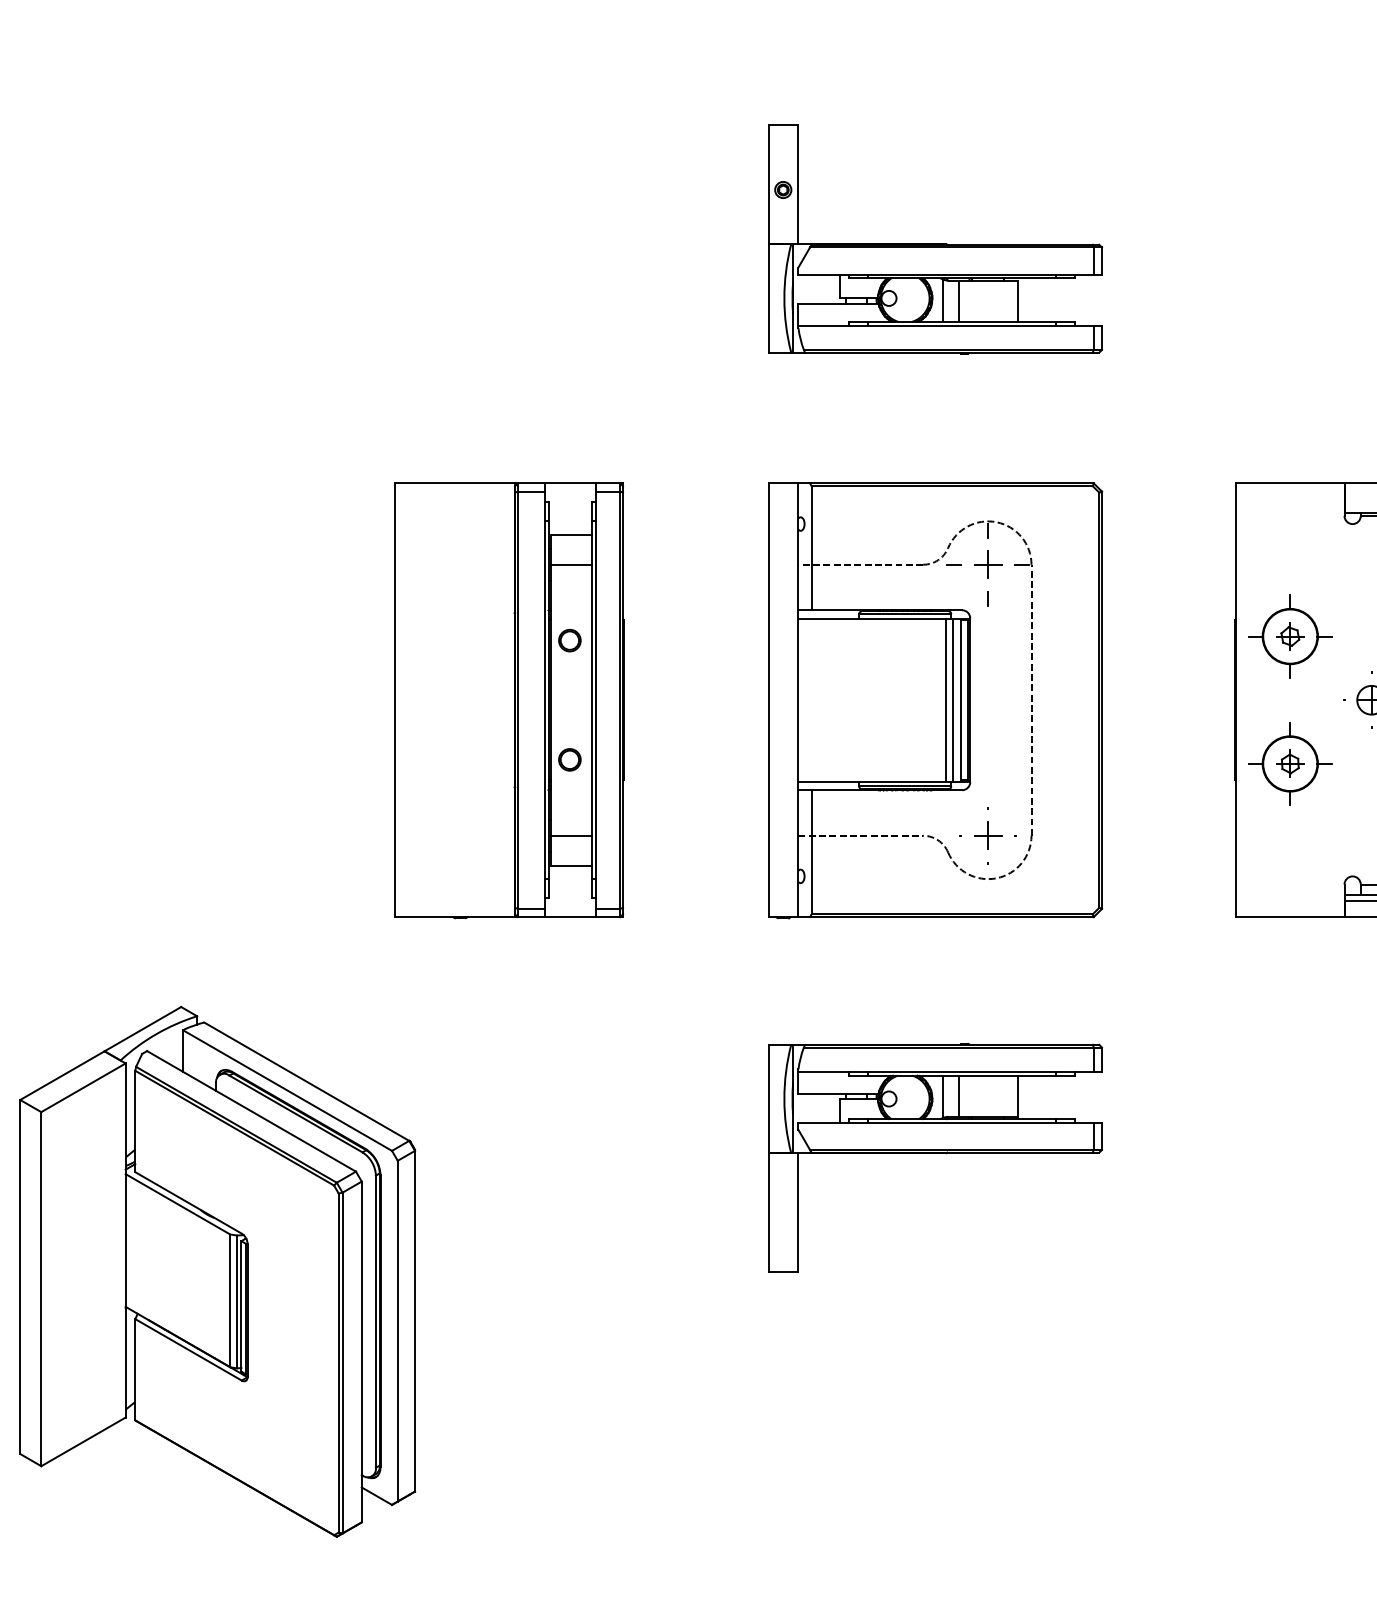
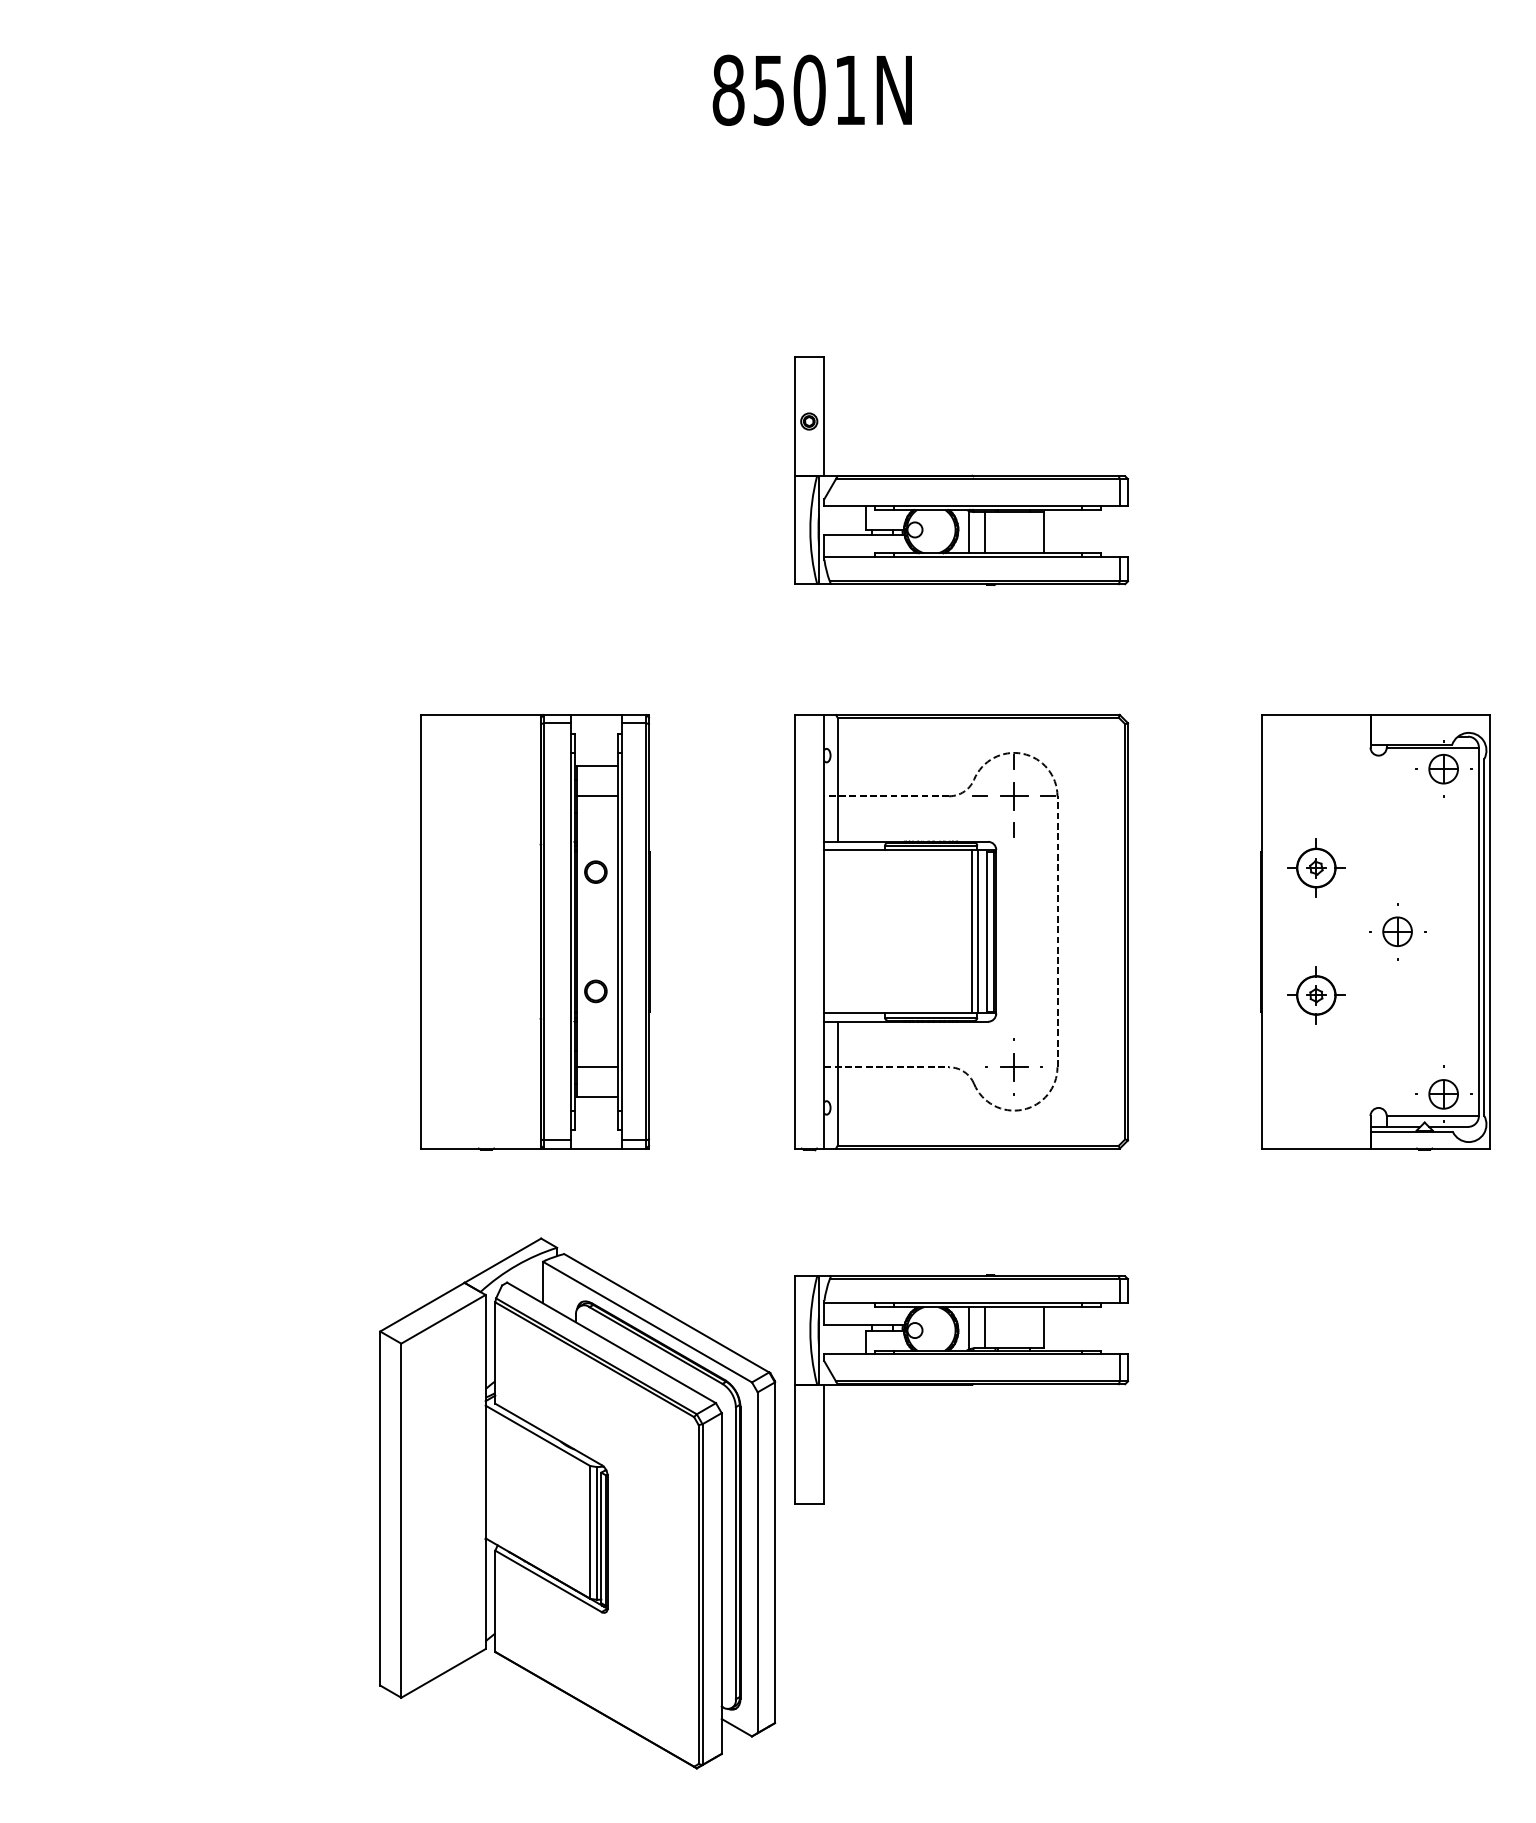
part: (1290, 635) -> (1316, 867), size x0.7
part: (1290, 763) -> (1316, 995), size x0.7
part: (217, 1271) -> (577, 1503), moved

